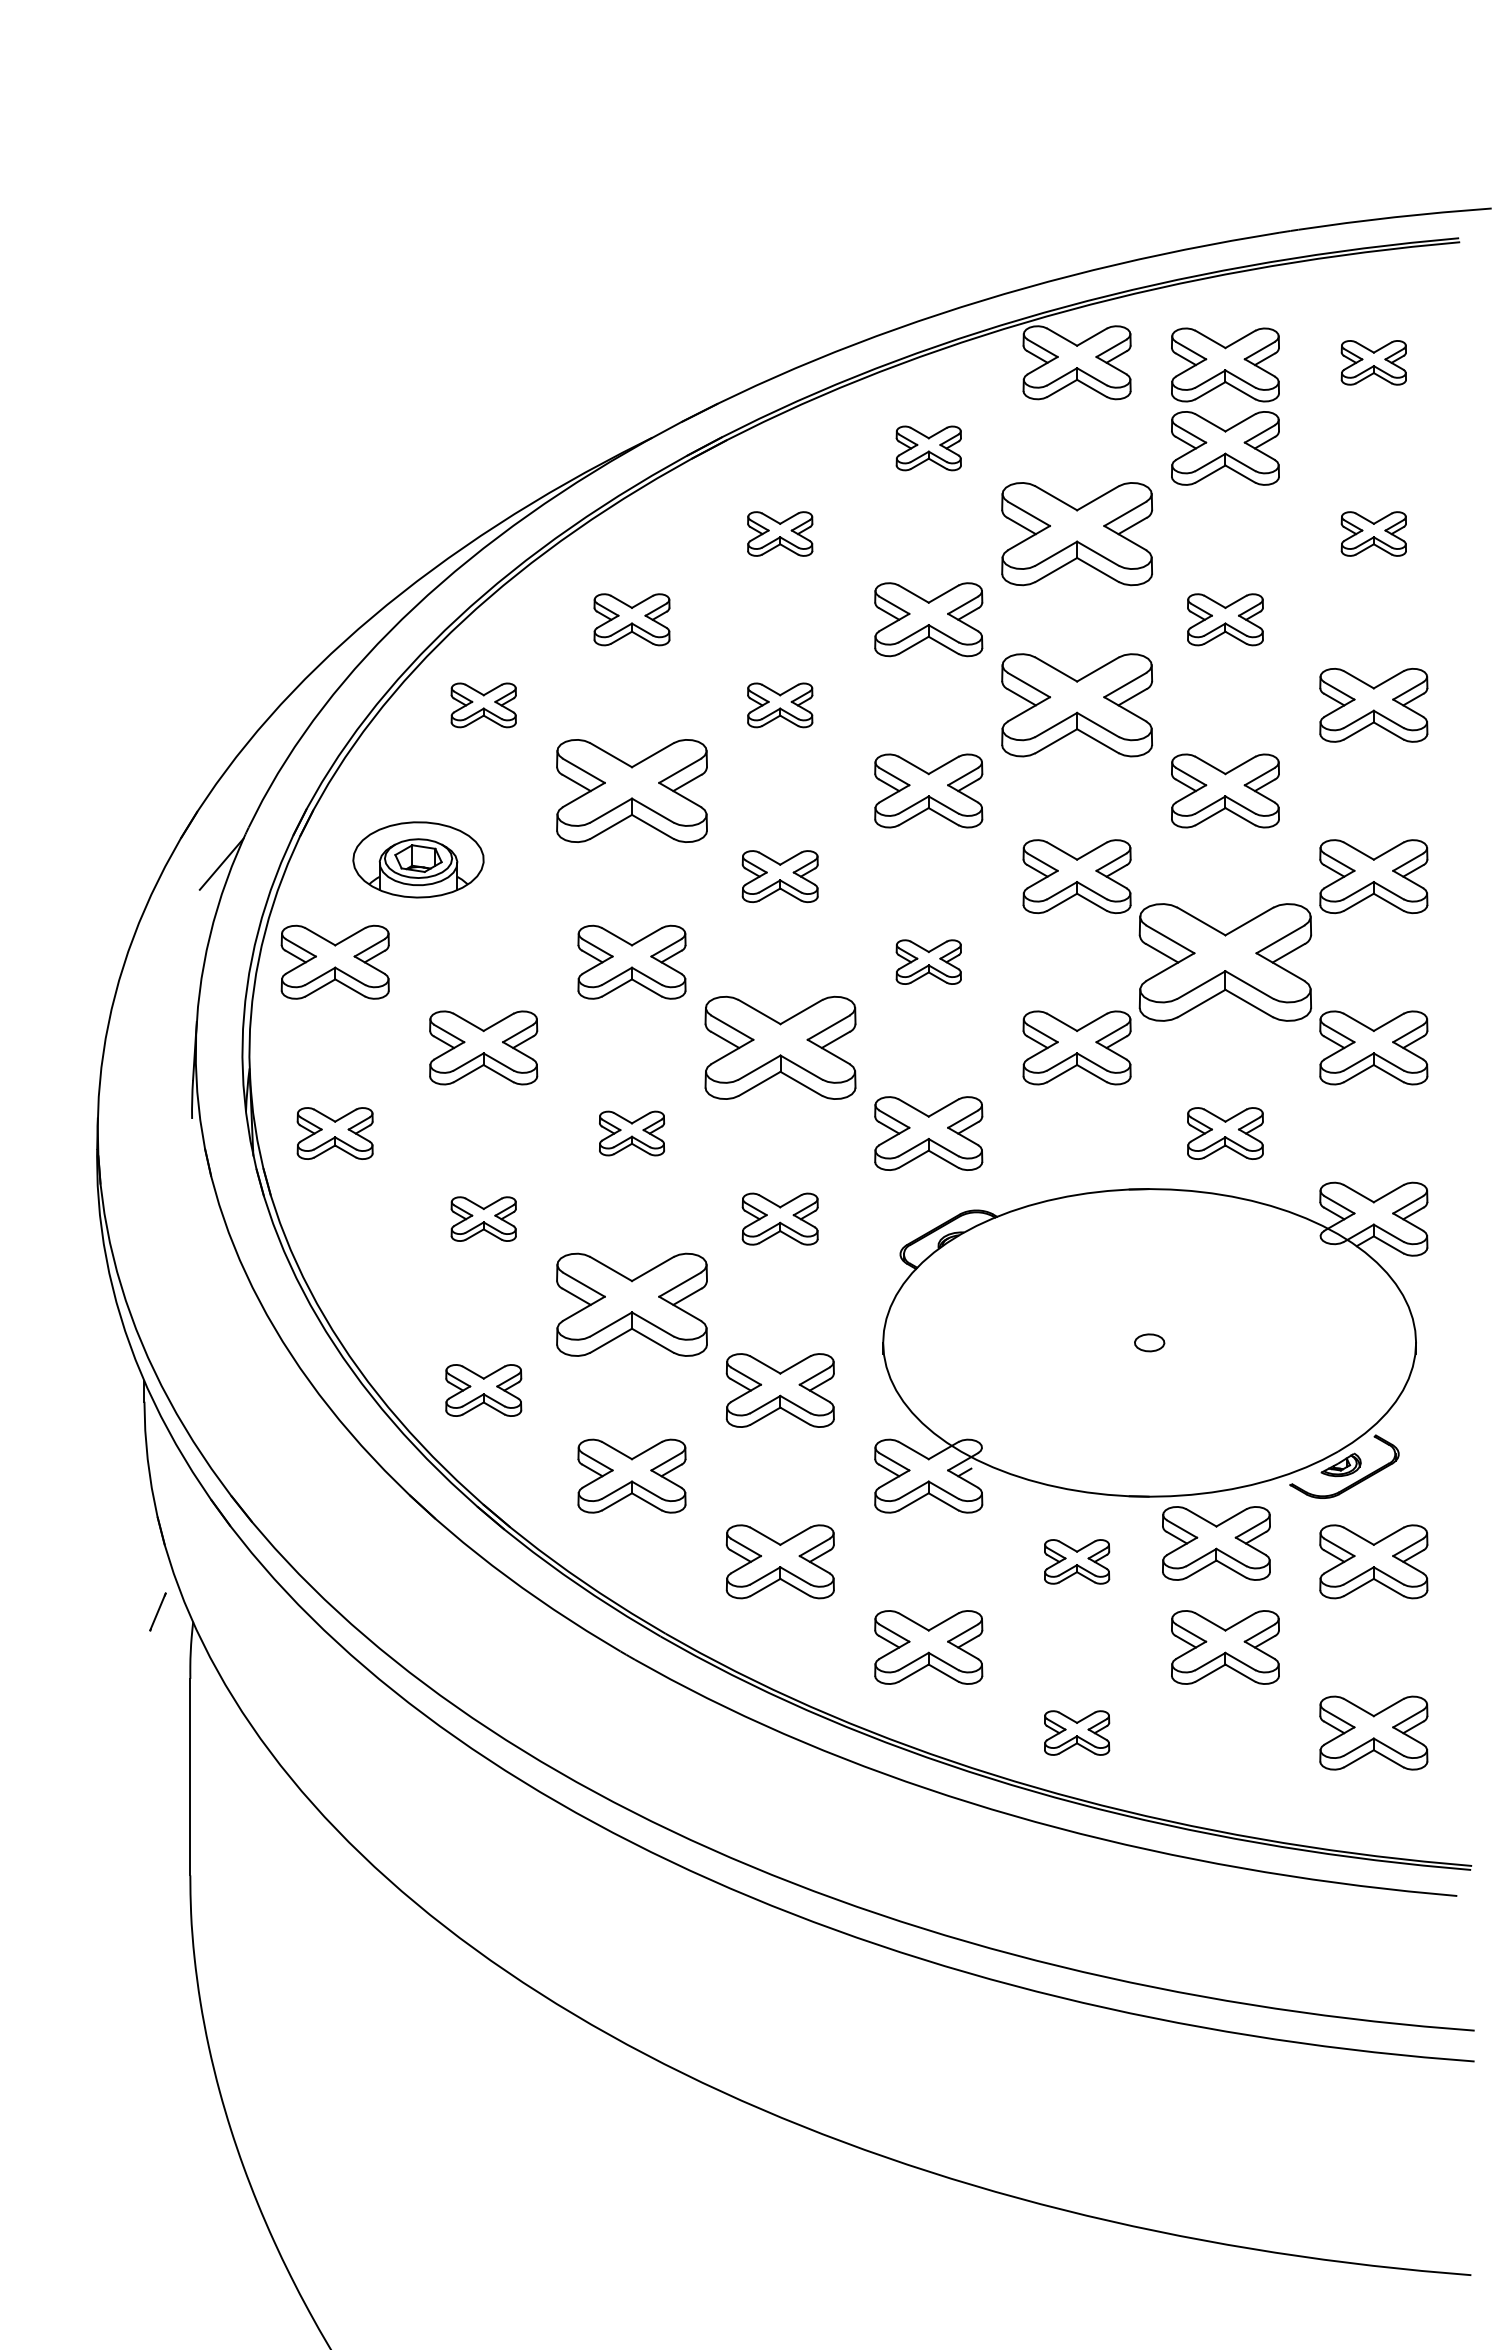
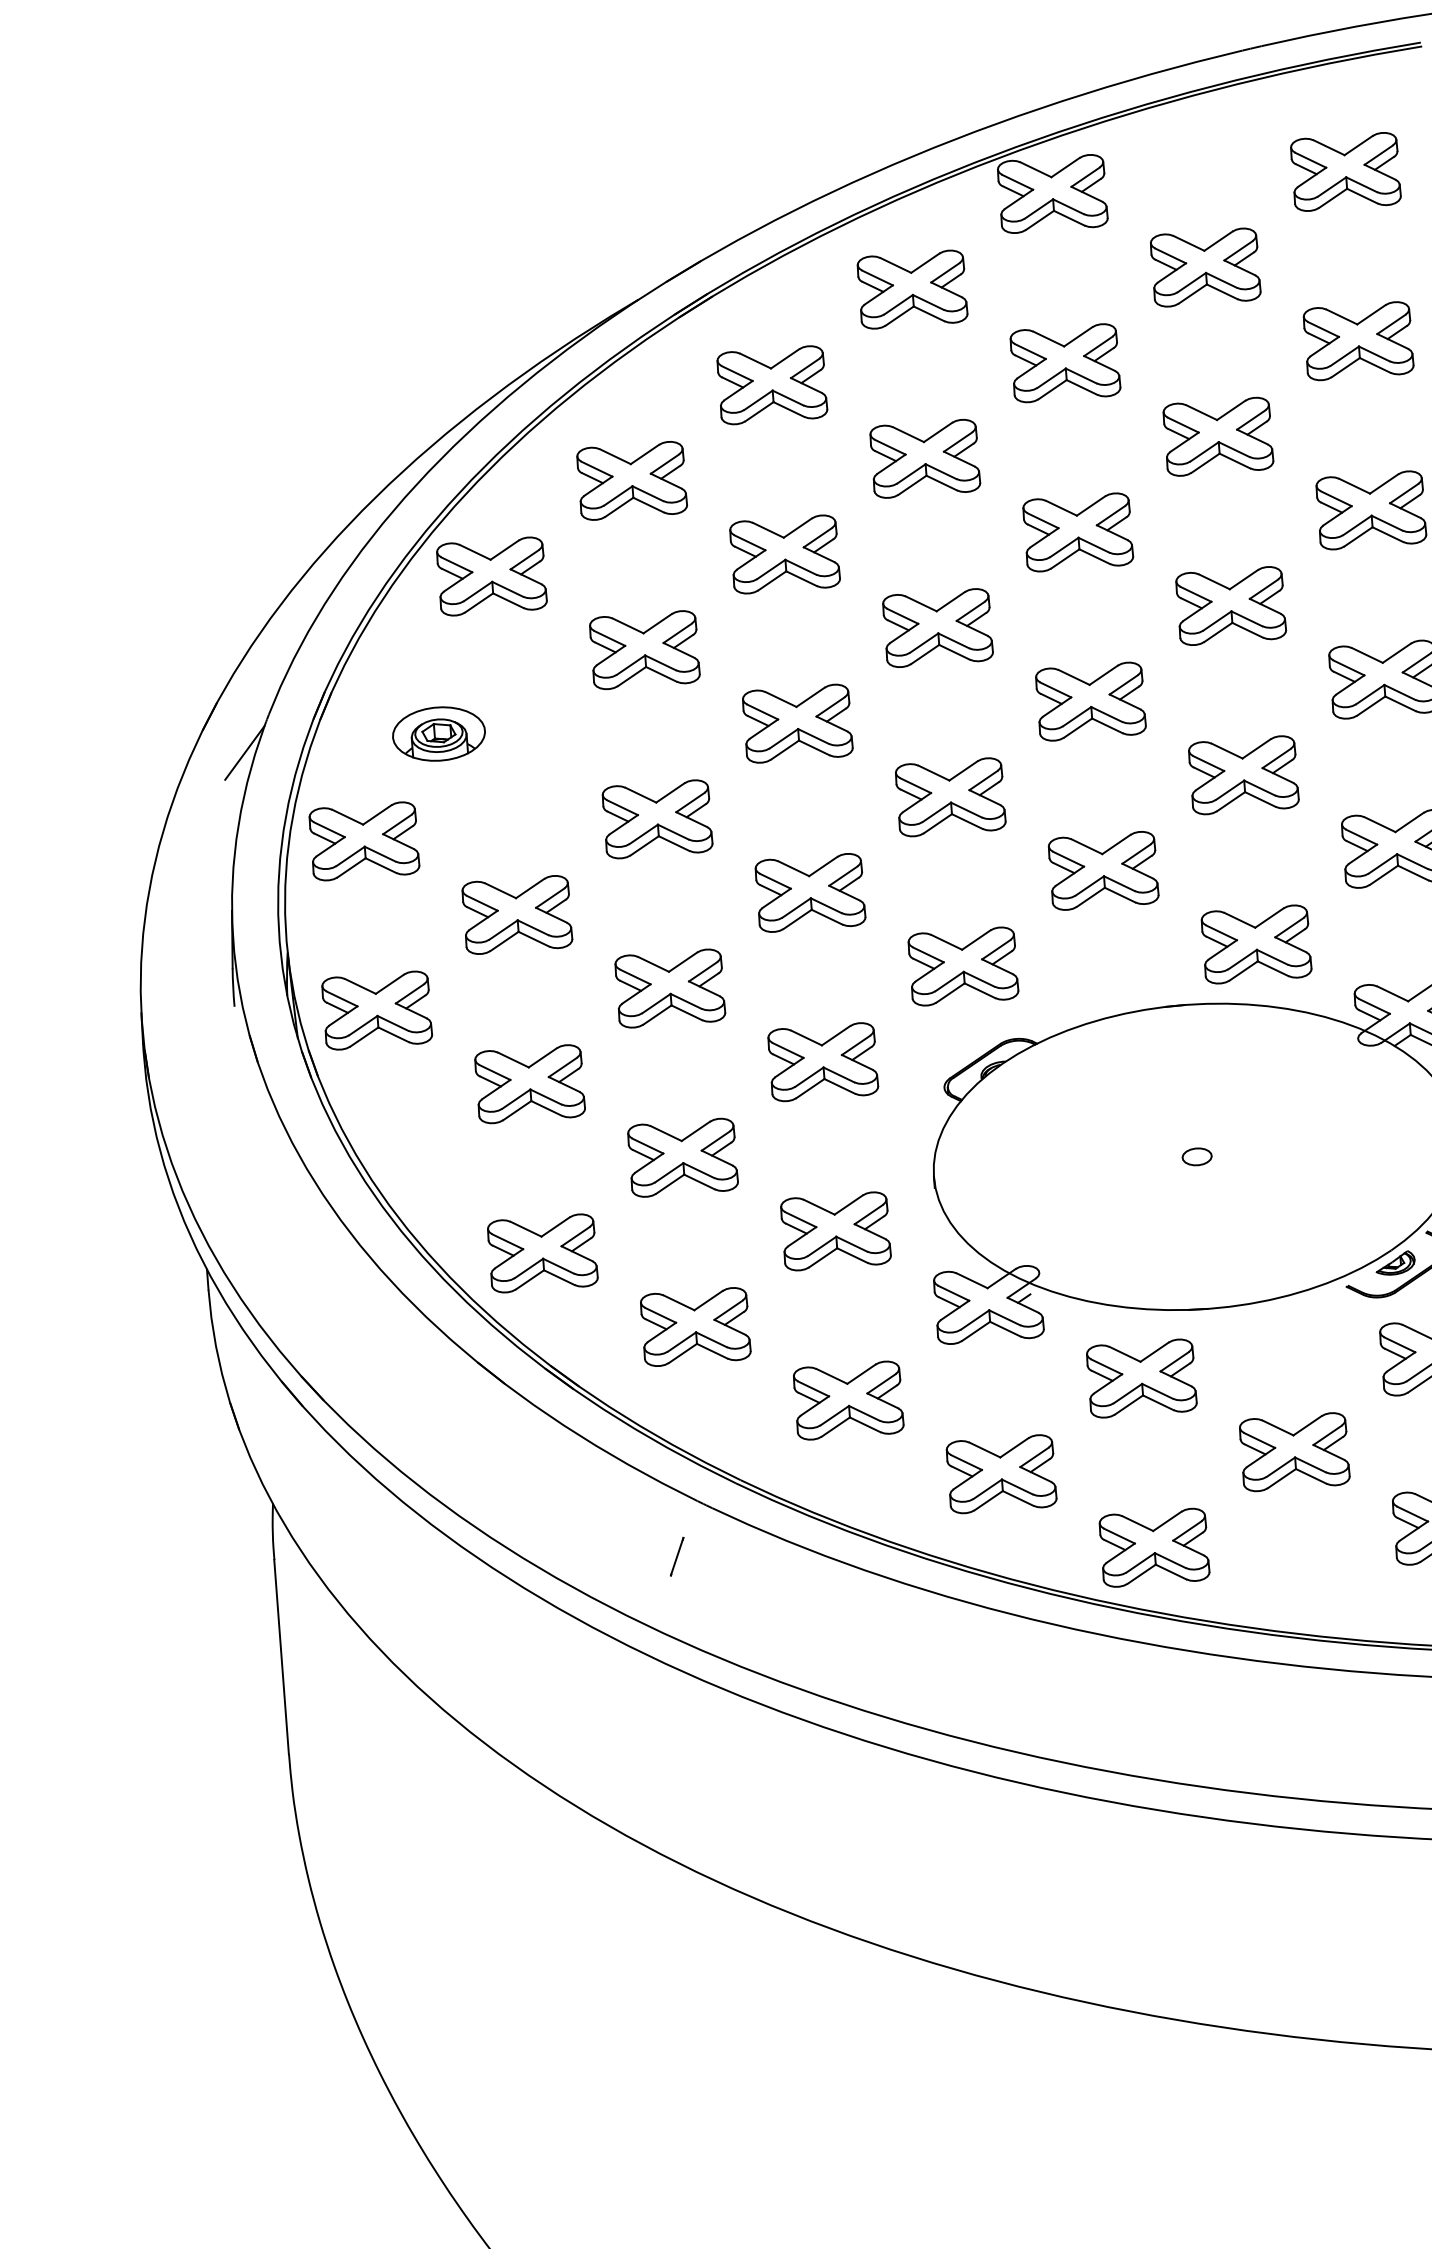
part: (1373, 362) -> (1345, 171), size x1.67
part: (1225, 364) -> (1199, 184), removed
part: (928, 448) -> (912, 289), size x1.67
part: (779, 533) -> (771, 384), size x1.67
part: (1076, 533) -> (1064, 362), size x0.71
part: (1373, 533) -> (1358, 340), size x1.67
part: (631, 619) -> (631, 480), size x1.43
part: (1225, 619) -> (1218, 436), size x1.43
part: (483, 705) -> (491, 576), size x1.67
part: (779, 705) -> (784, 554), size x1.67
part: (1076, 705) -> (1077, 532), size x0.71
part: (631, 790) -> (644, 649), size x0.71
part: (418, 859) -> (438, 733), size x0.71
part: (779, 876) -> (796, 723), size x1.43
part: (928, 961) -> (950, 796), size x1.67
part: (1225, 961) -> (1243, 774), size x0.62
part: (779, 1047) -> (809, 892), size x0.71
part: (334, 1133) -> (376, 1010), size x1.43
part: (631, 1133) -> (669, 988), size x1.67
part: (1225, 1133) -> (1256, 944), size x1.43
part: (483, 1218) -> (529, 1083), size x1.67
part: (779, 1218) -> (822, 1061), size x1.43
part: (631, 1304) -> (682, 1157), size x0.71
part: (483, 1390) -> (542, 1253), size x1.43
part: (1216, 1543) -> (1278, 1350), removed
part: (1076, 1561) -> (1141, 1378), size x1.67
line: (157, 1611) -> (676, 1556), moved
part: (1076, 1732) -> (1153, 1547), size x1.67

